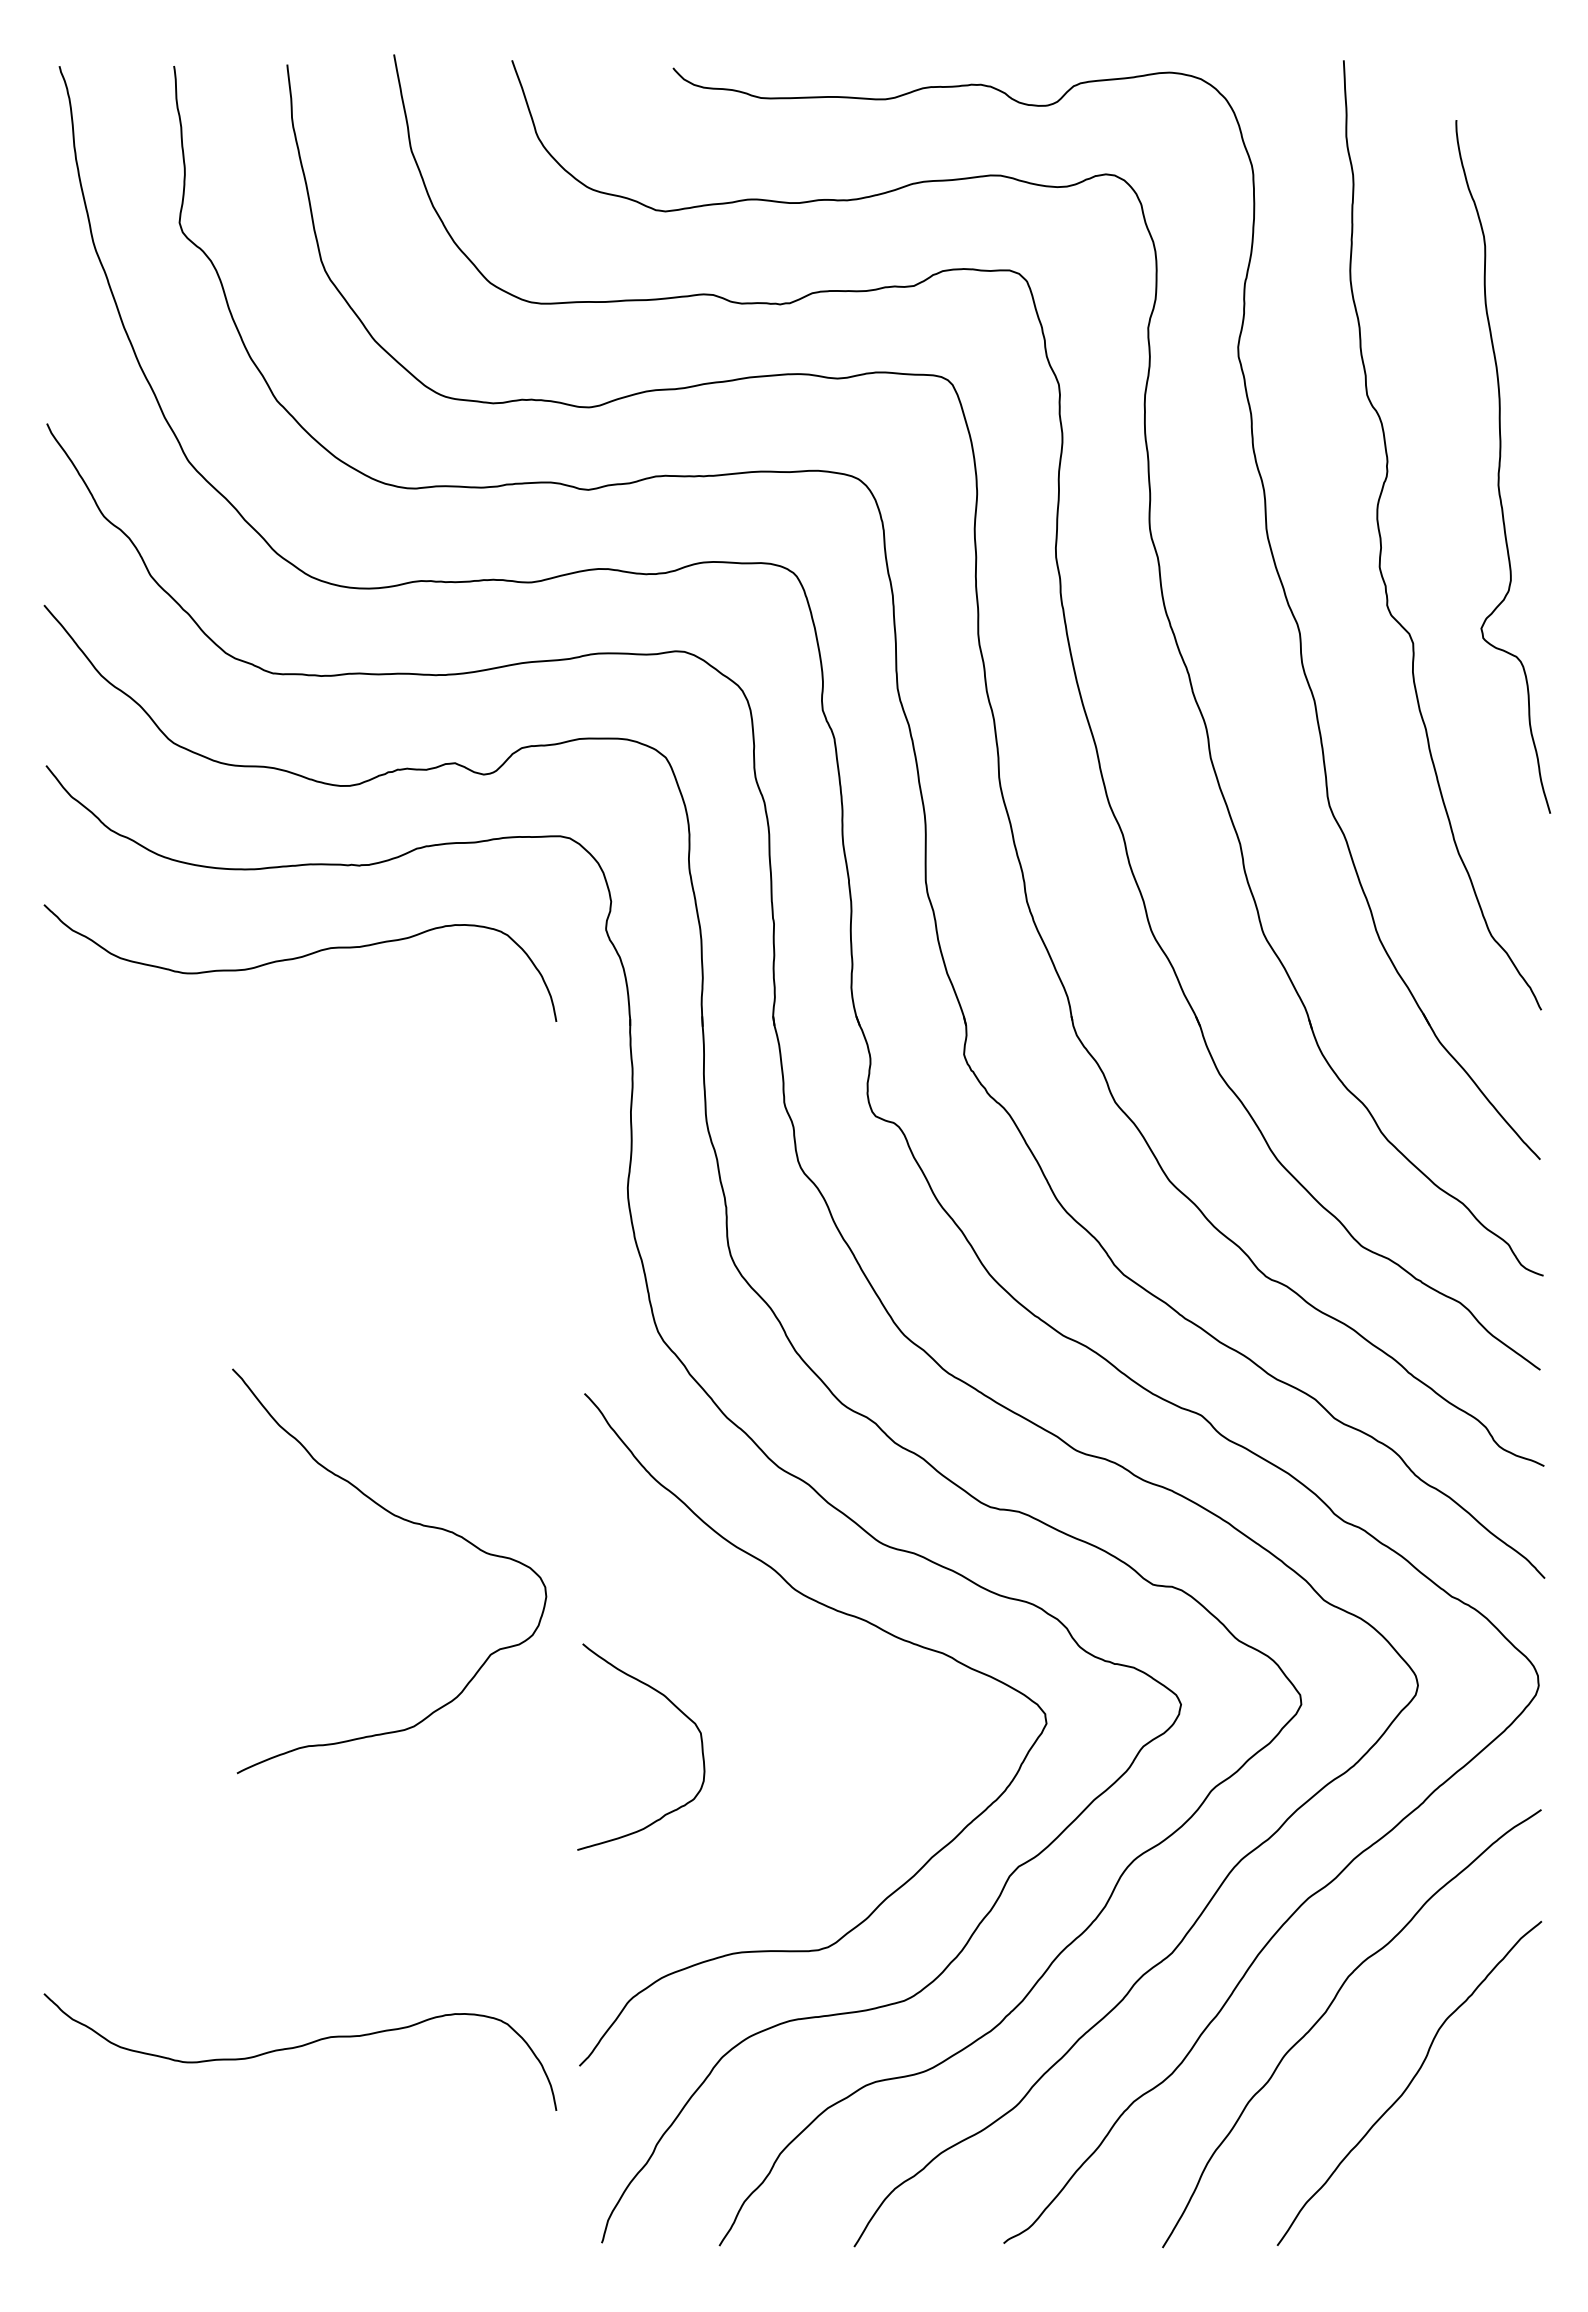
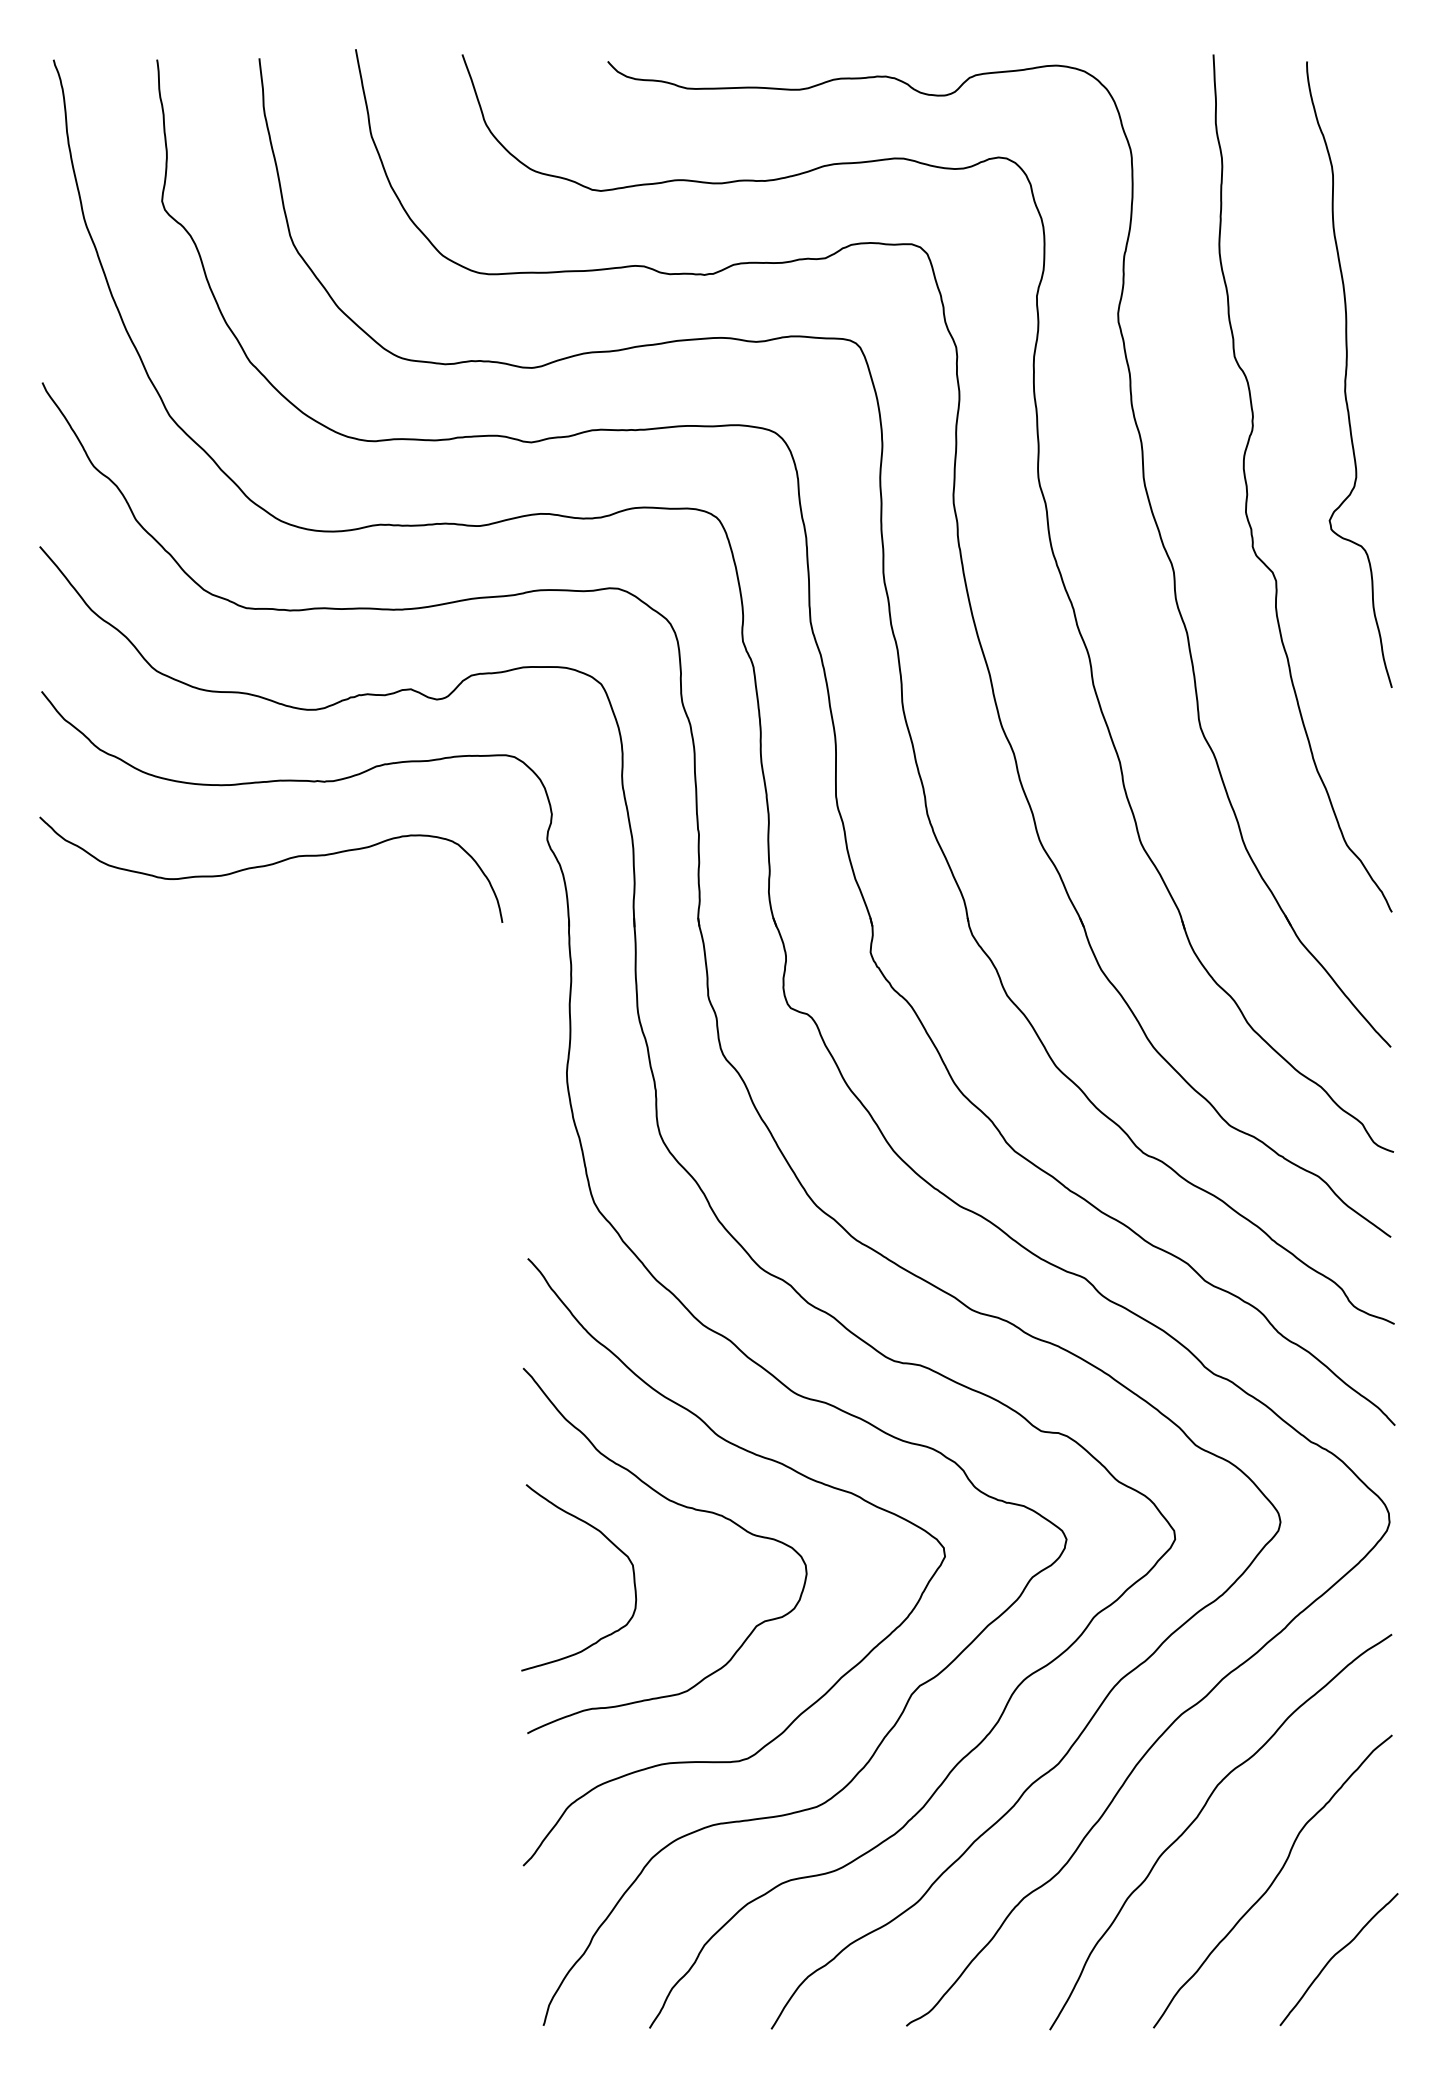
curve: (1500, 466) -> (1346, 374), moved
curve: (411, 1523) -> (684, 1507), moved
curve: (300, 2047) -> (271, 1849), removed
curve: (1480, 2164) -> (1336, 1954), added

